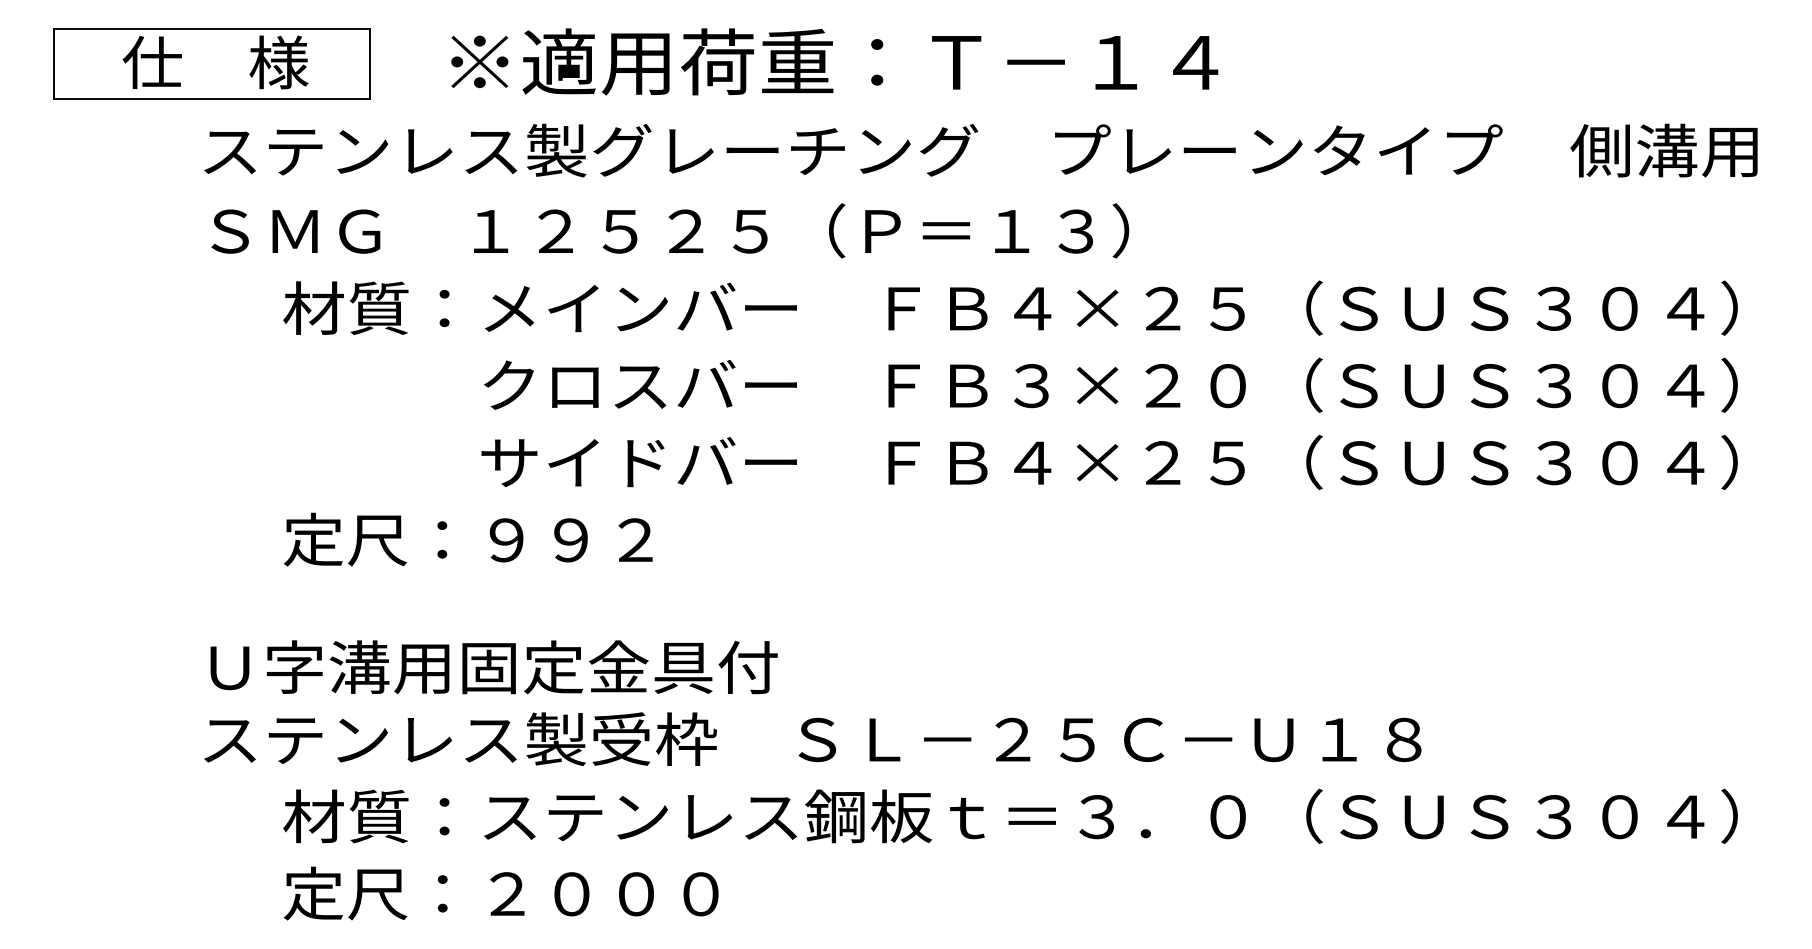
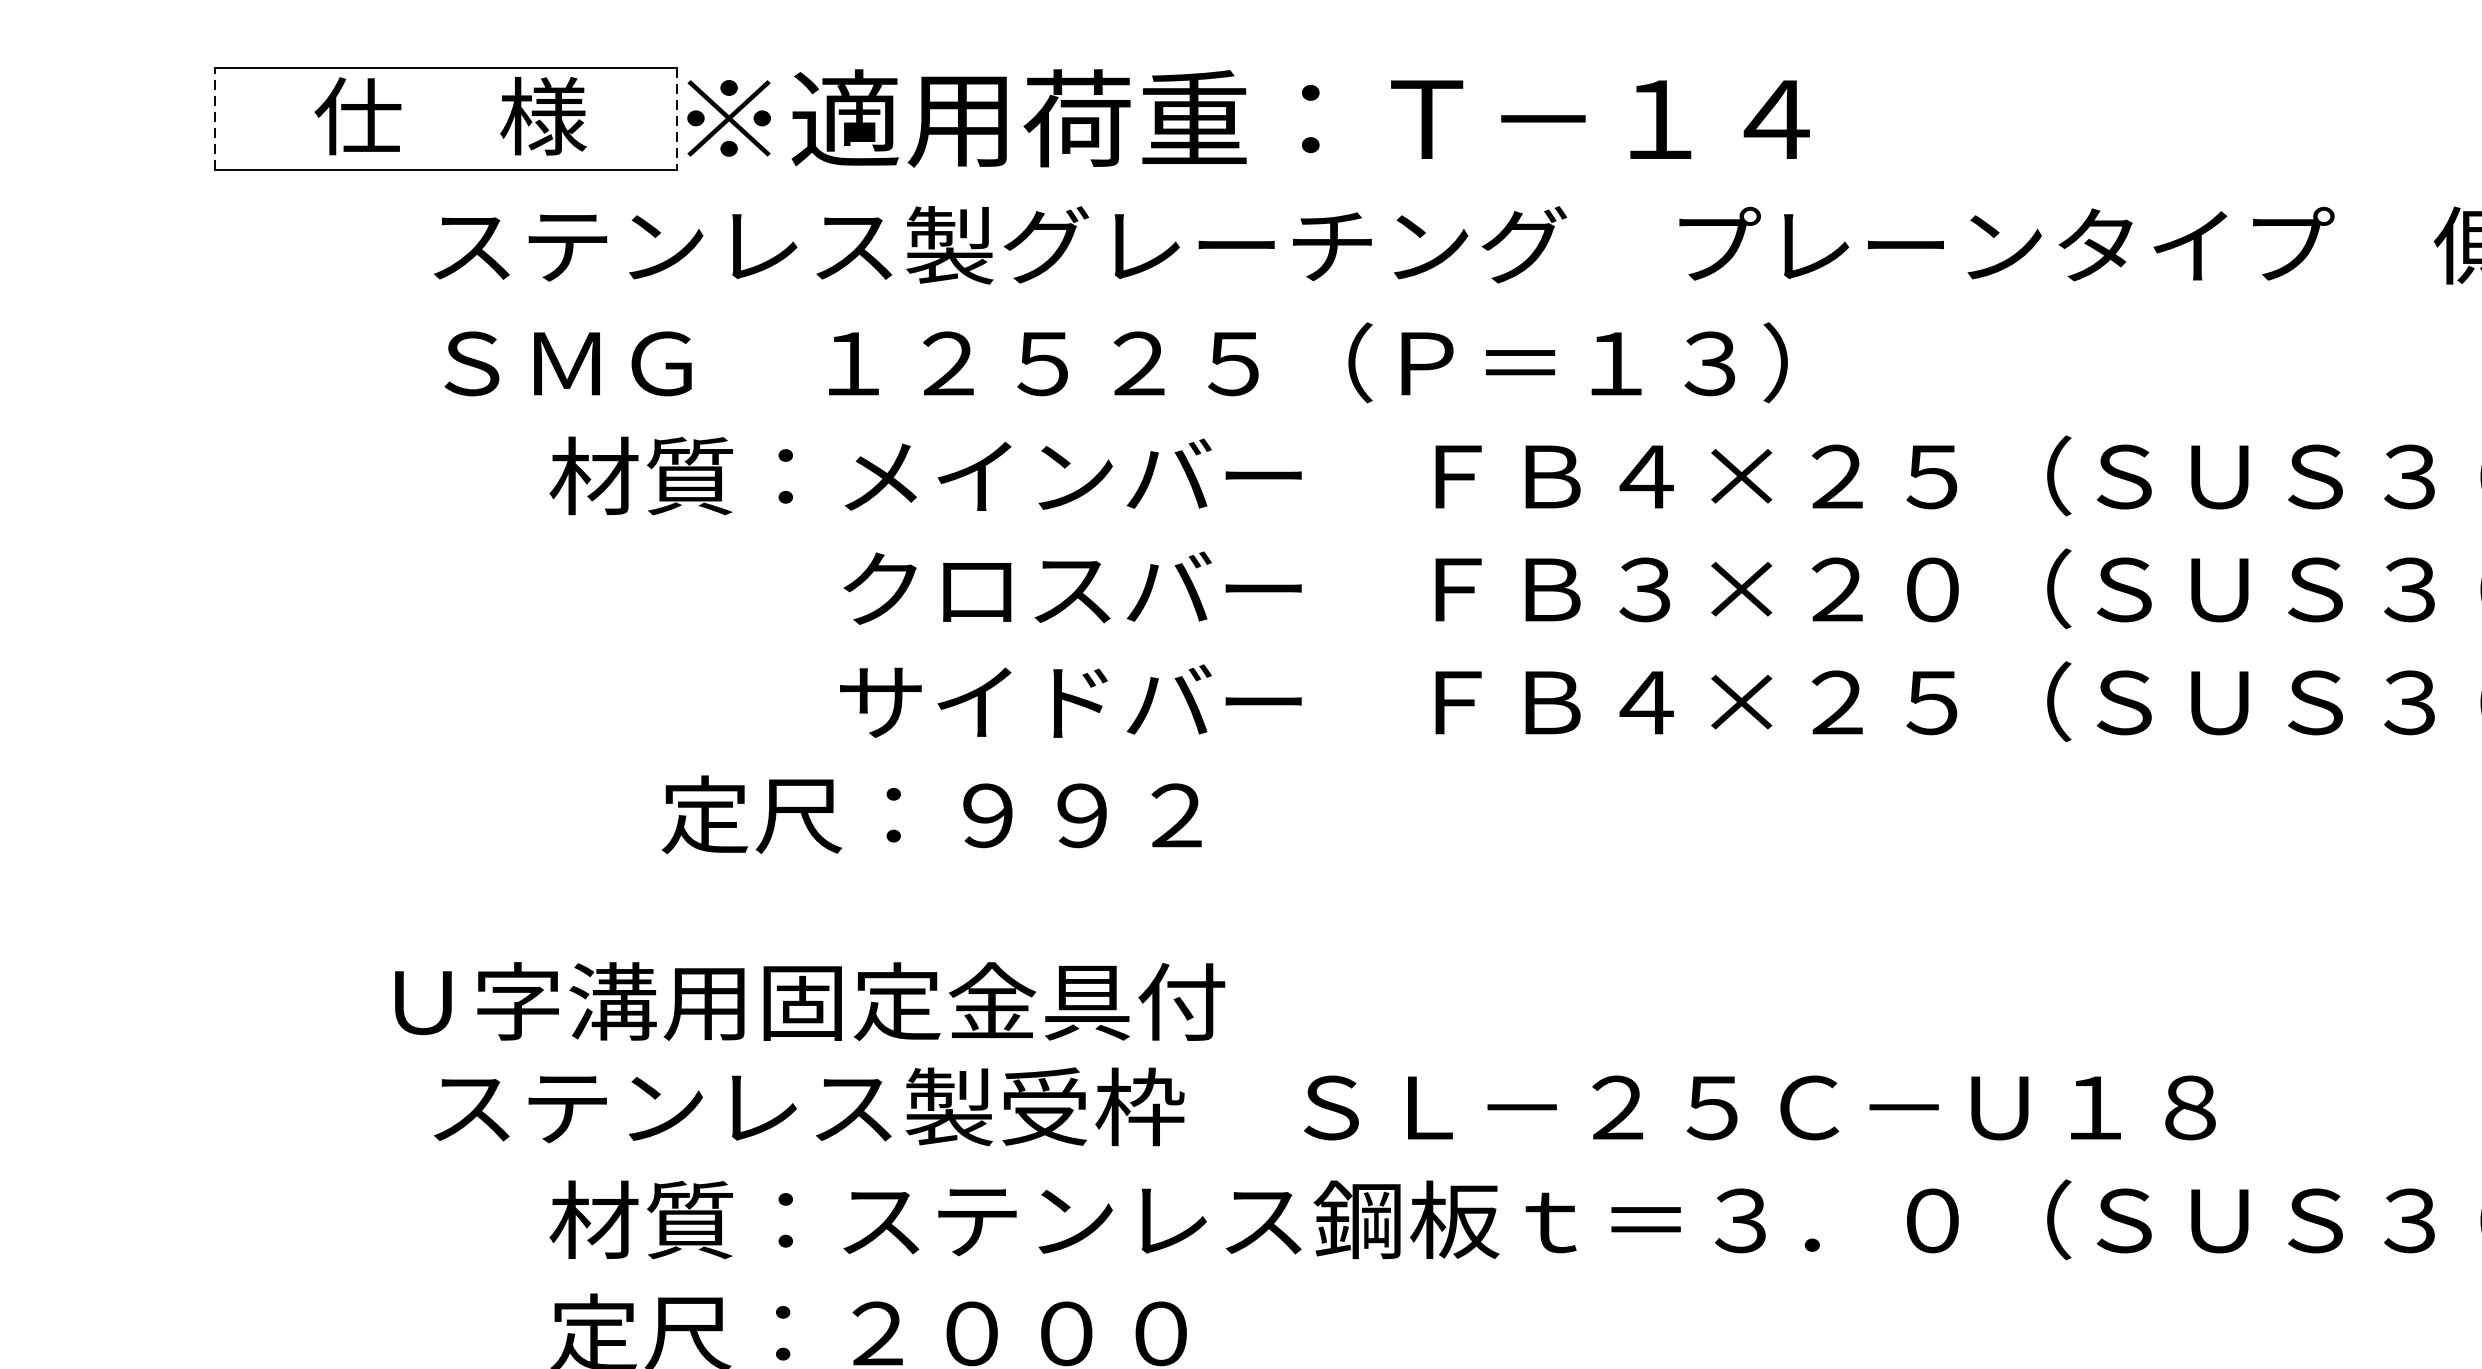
text: (834, 61) -> (1248, 117), moved
line: (54, 63) -> (214, 117), solid -> dashed
line: (369, 64) -> (675, 119), solid -> dashed
text: (467, 539) -> (930, 814), moved
text: (493, 667) -> (809, 1001), moved

